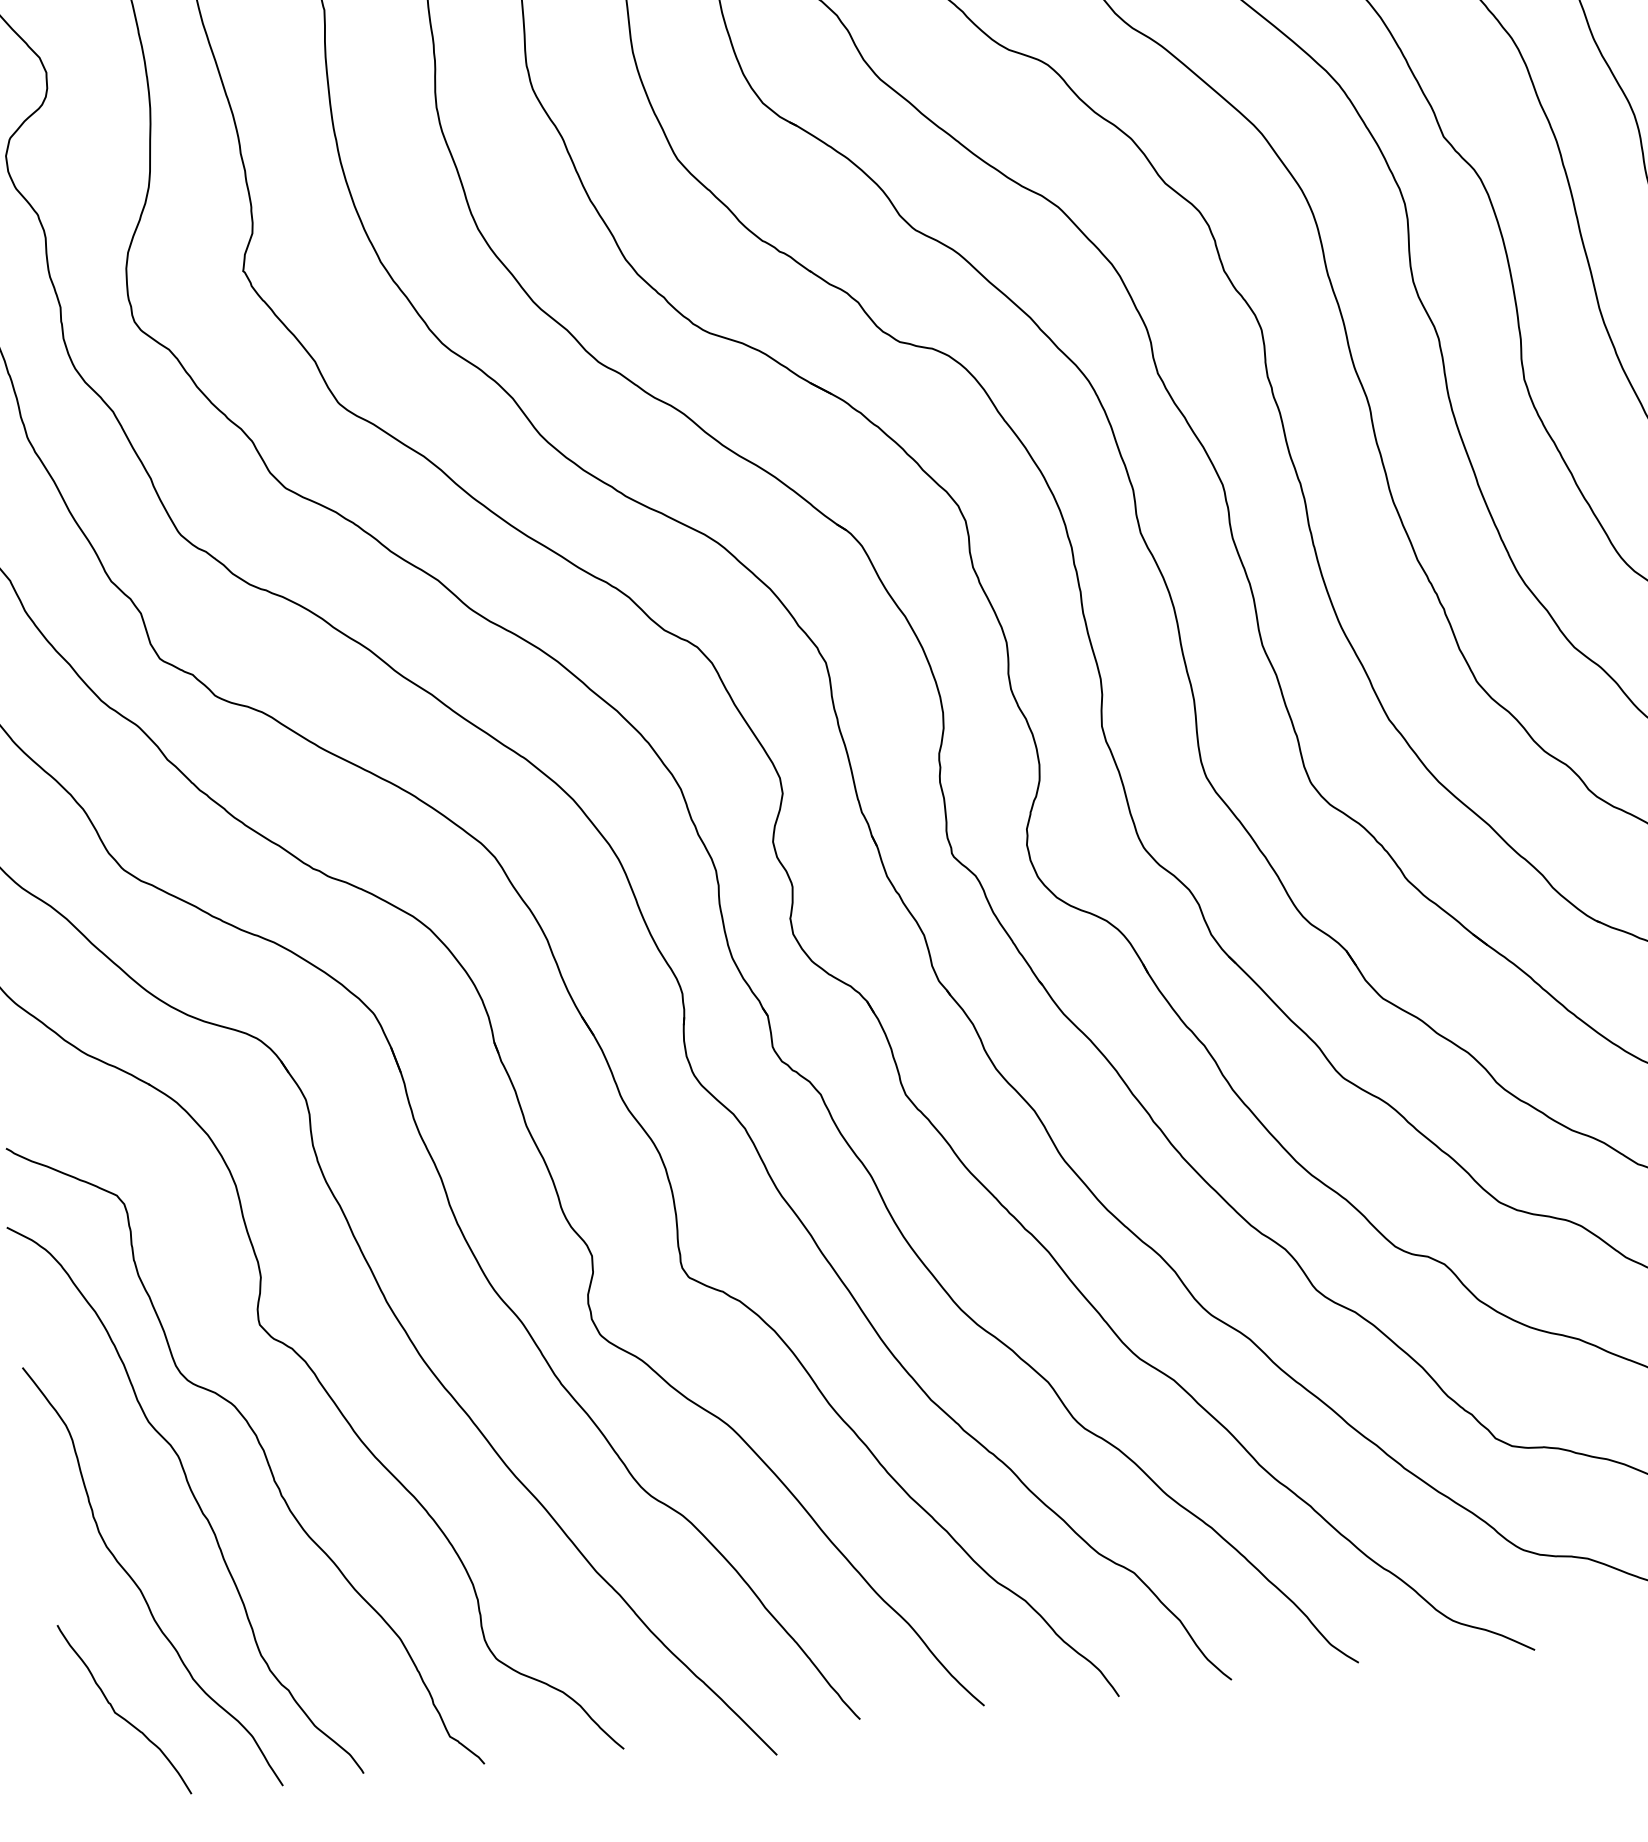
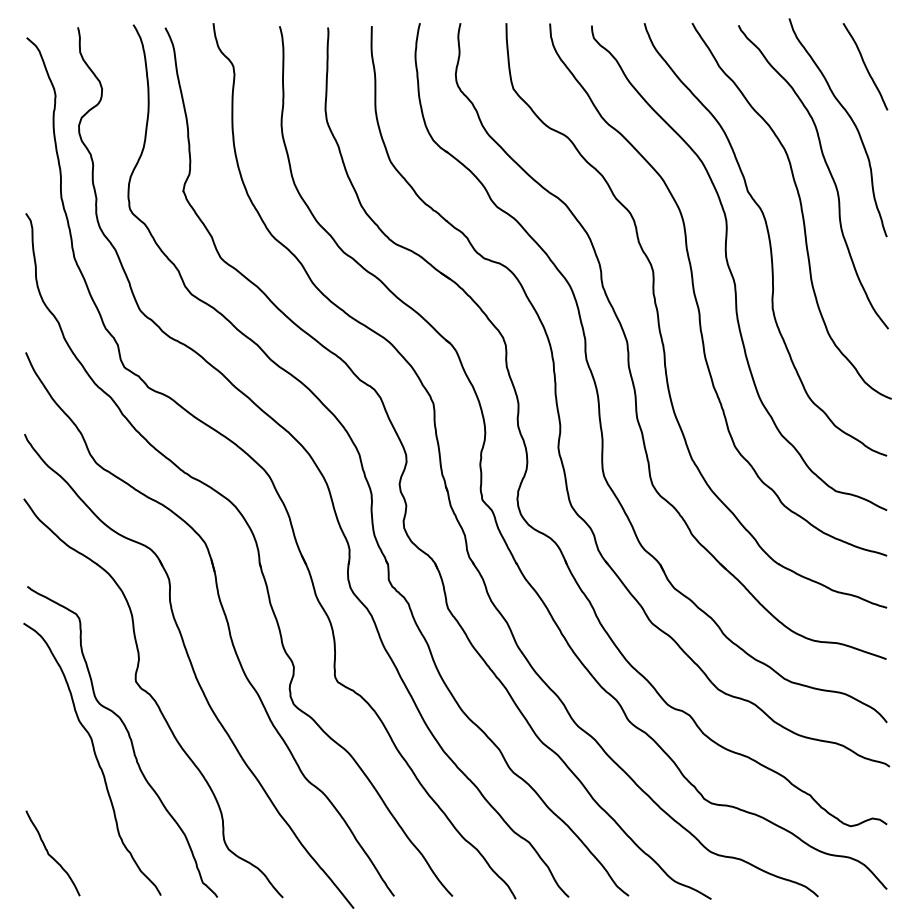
curve: (139, 1585) -> (66, 796), removed

